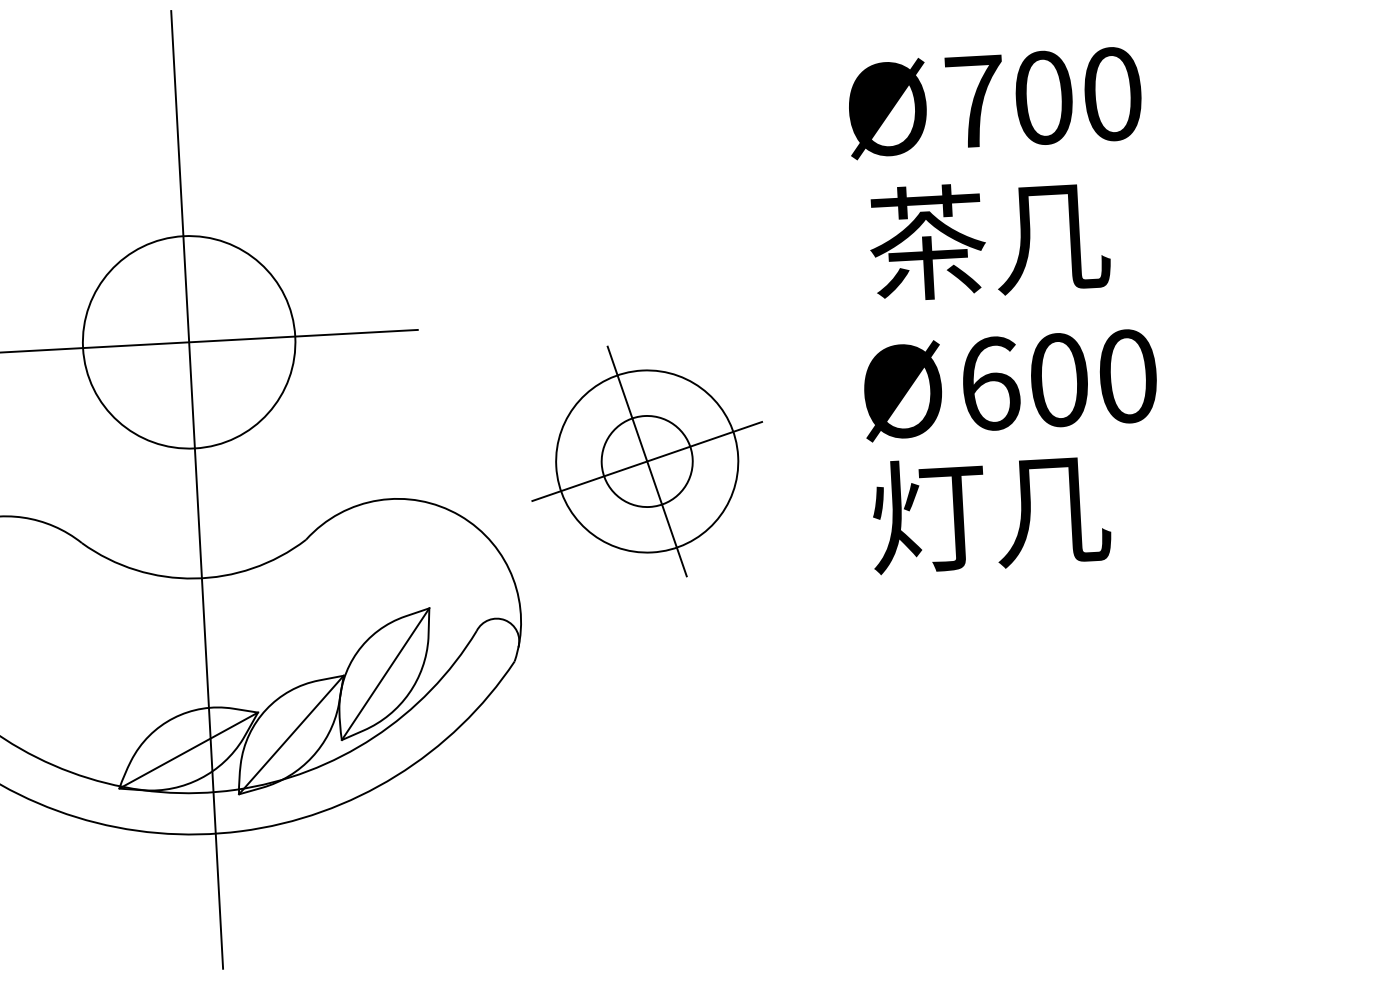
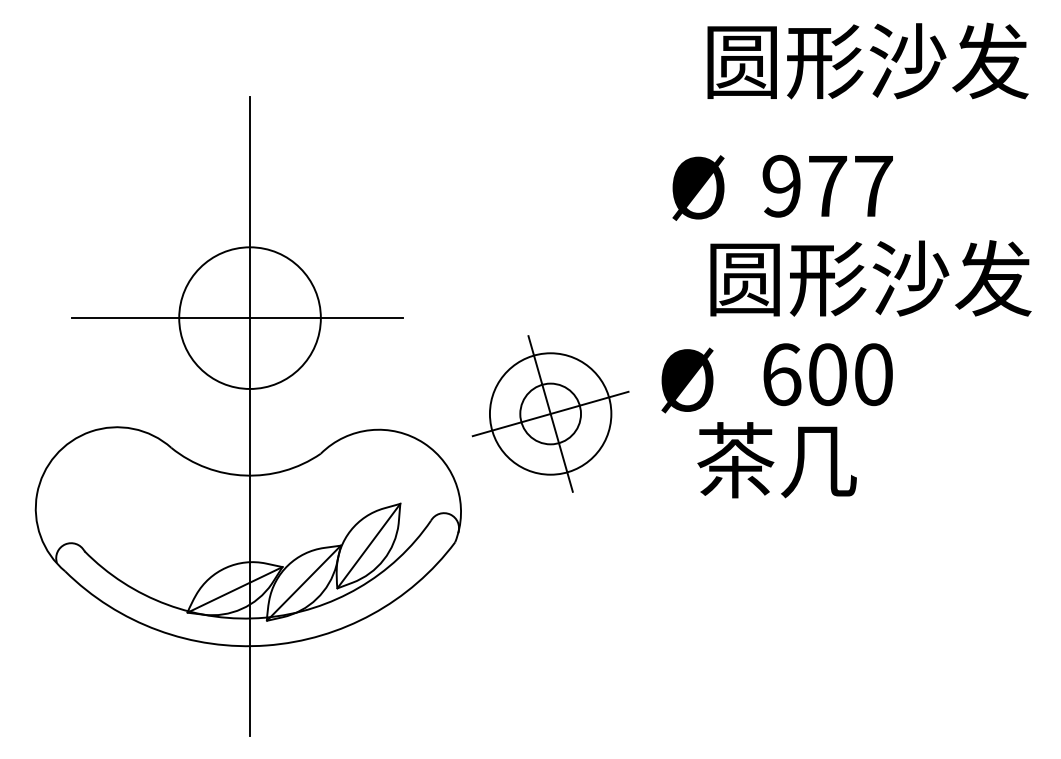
text: (1043, 96) -> (827, 185), 700 -> 977
text: (887, 108) -> (698, 187), moved
text: (1112, 232) -> (868, 278), 茶几 -> 圆形沙发
text: (903, 391) -> (687, 380), moved
text: (927, 516) -> (735, 460), 灯几 -> 茶几

